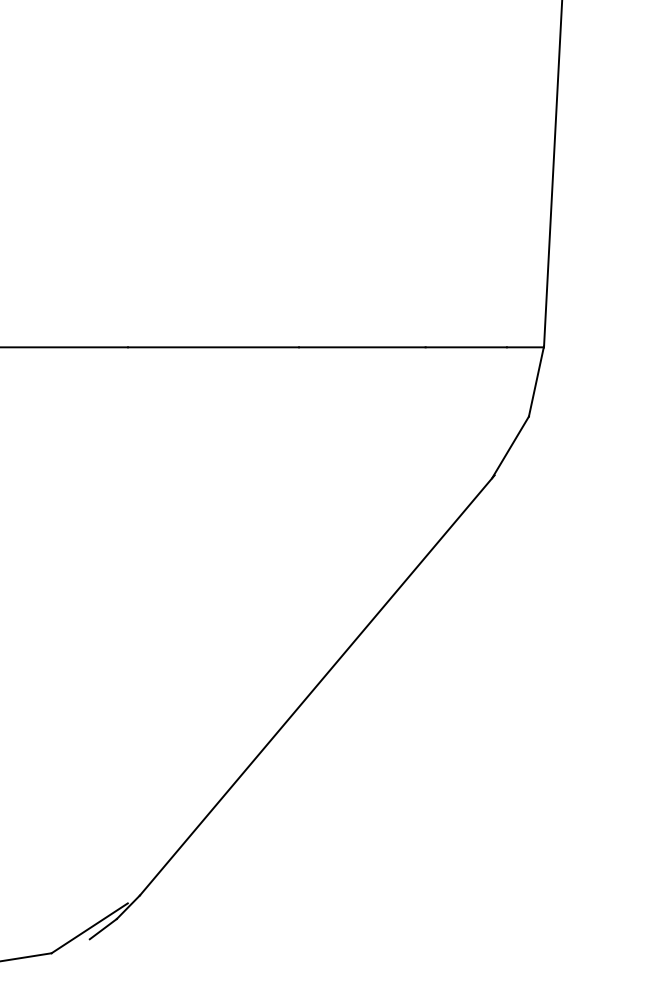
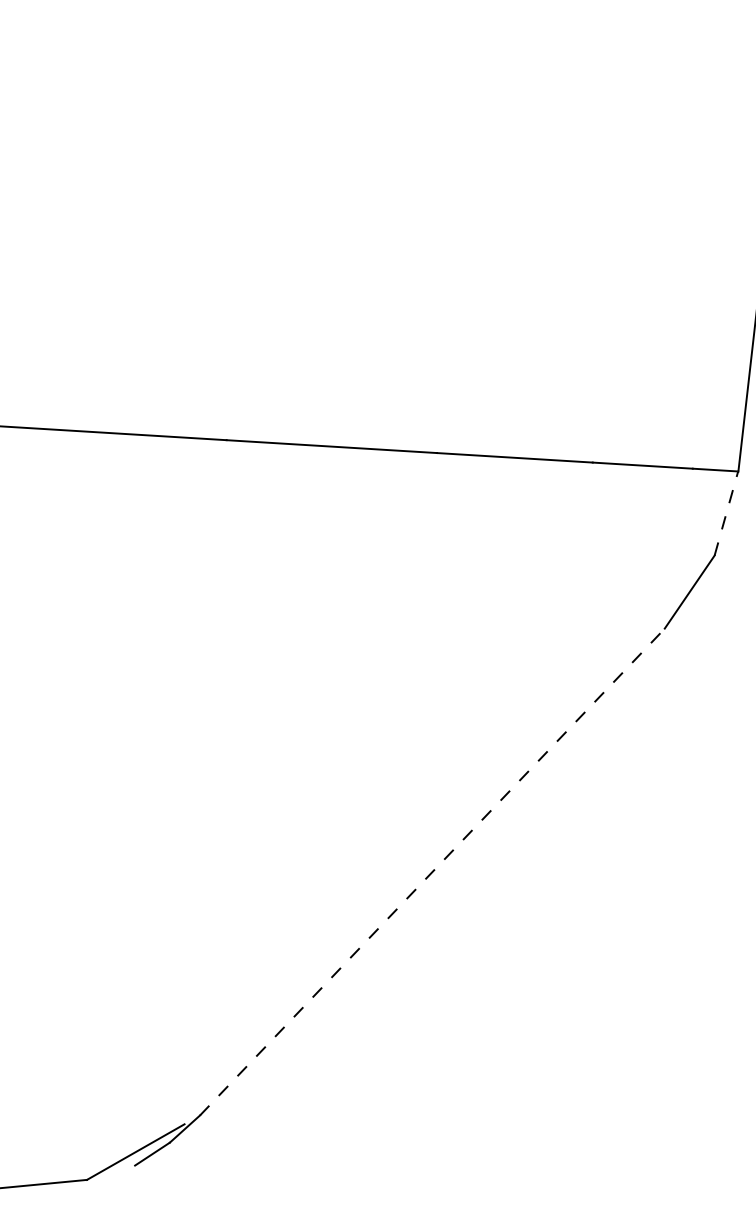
line: (536, 381) -> (726, 512), solid -> dashed
line: (317, 685) -> (434, 870), solid -> dashed

